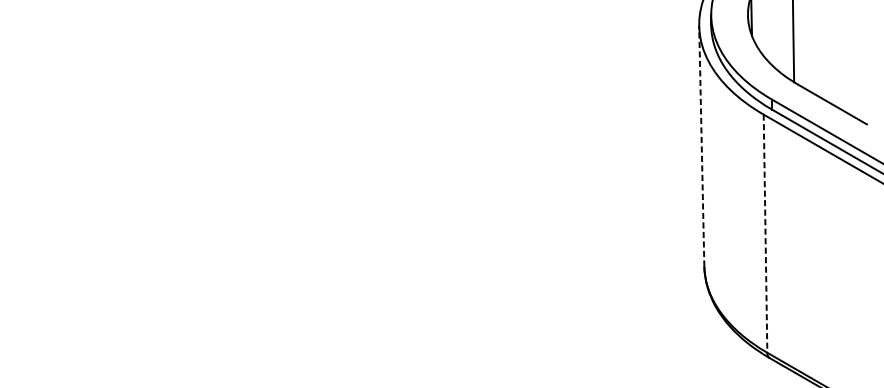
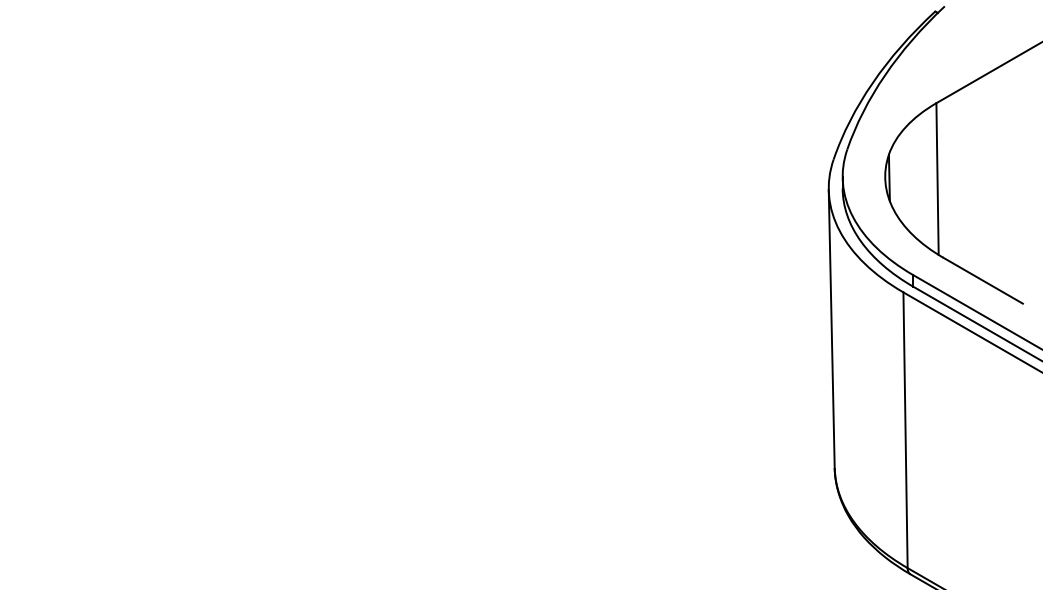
line: (701, 145) -> (831, 328), dashed -> solid
line: (765, 233) -> (905, 430), dashed -> solid

